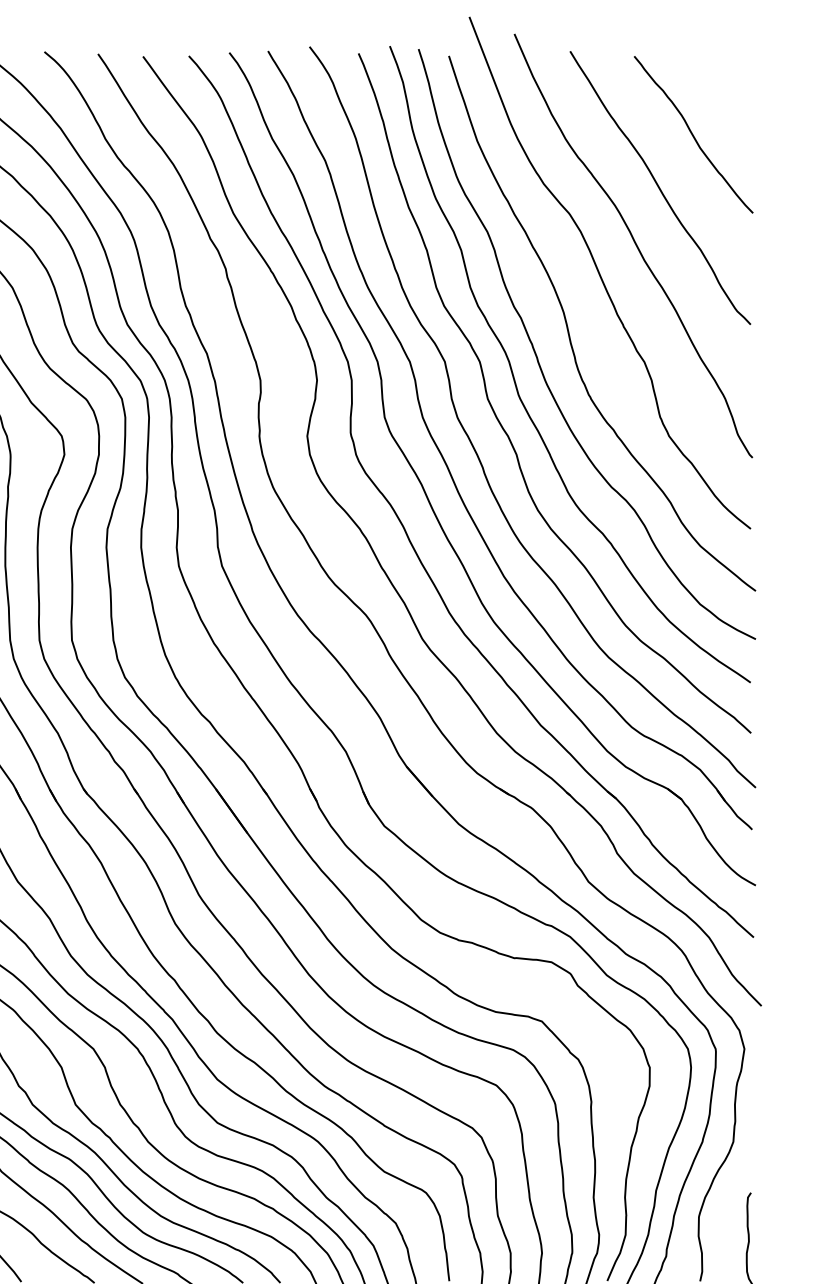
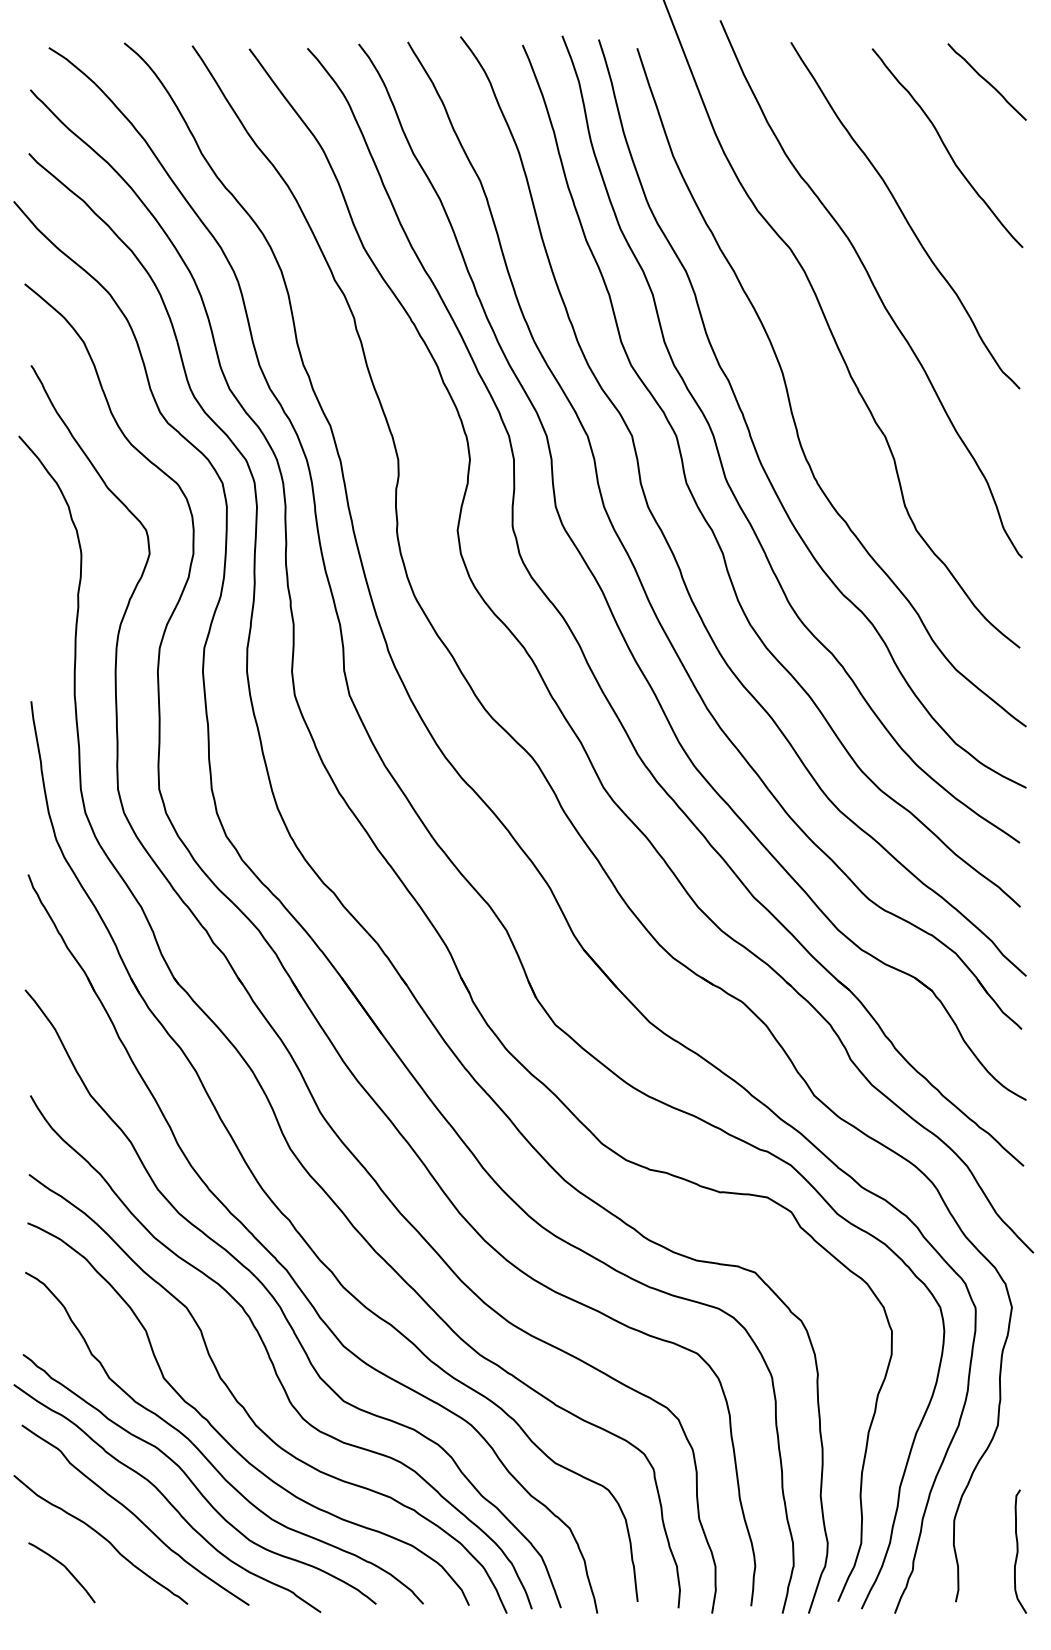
curve: (724, 82) -> (986, 81), added

